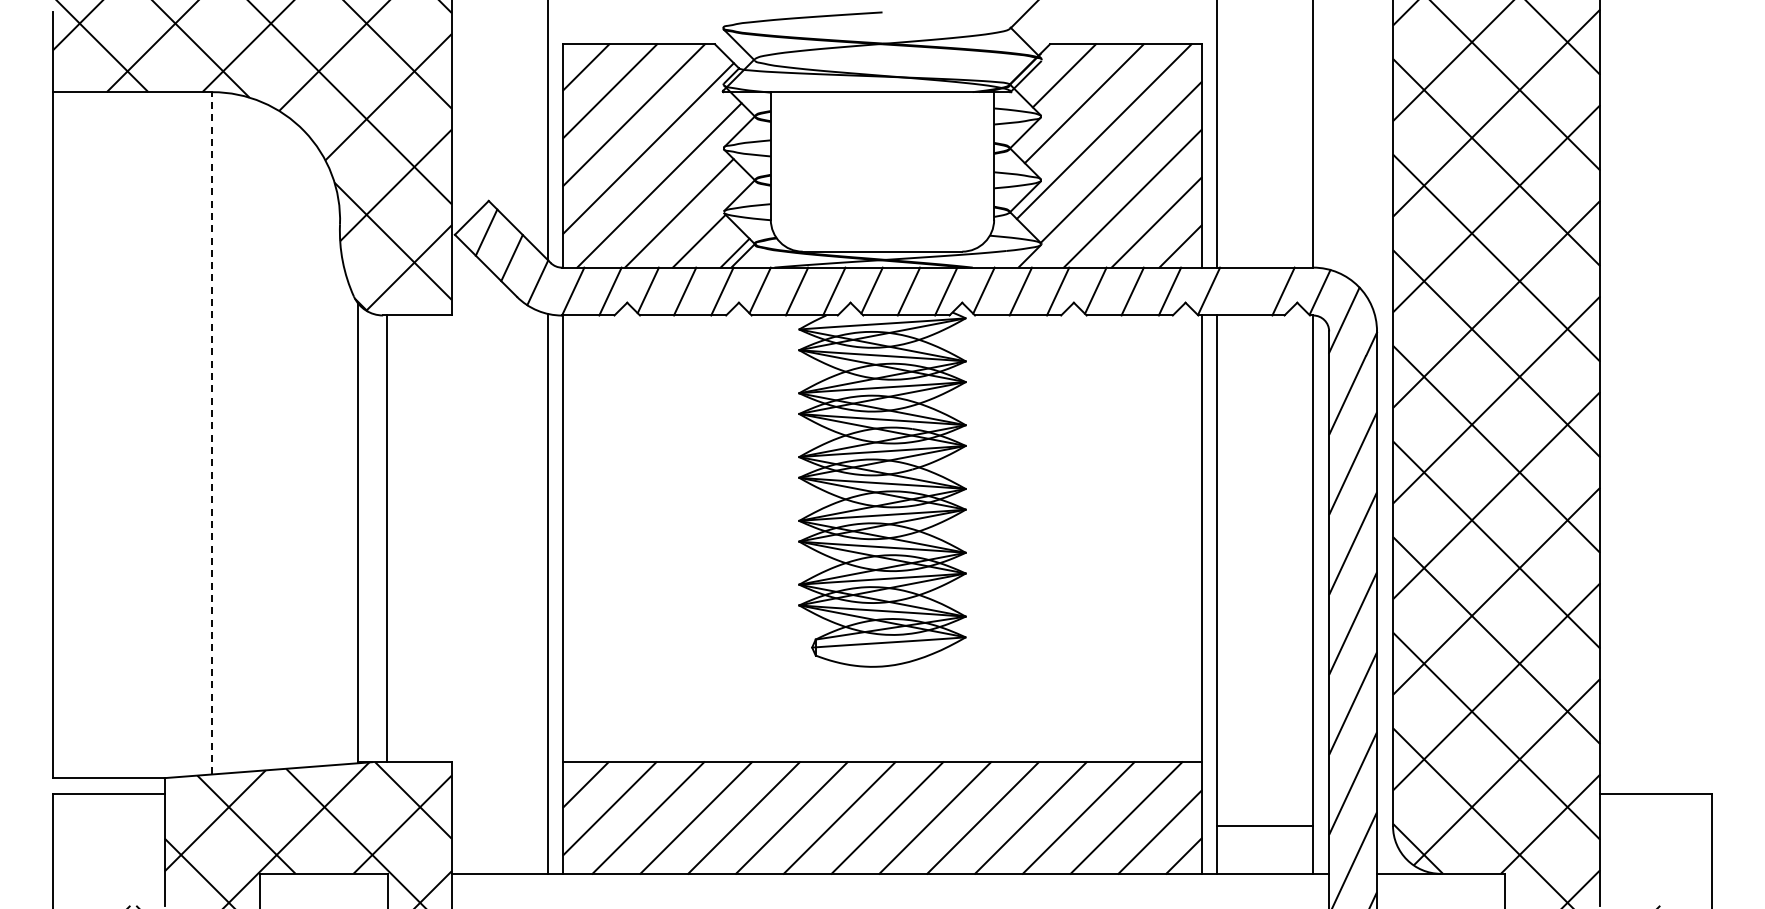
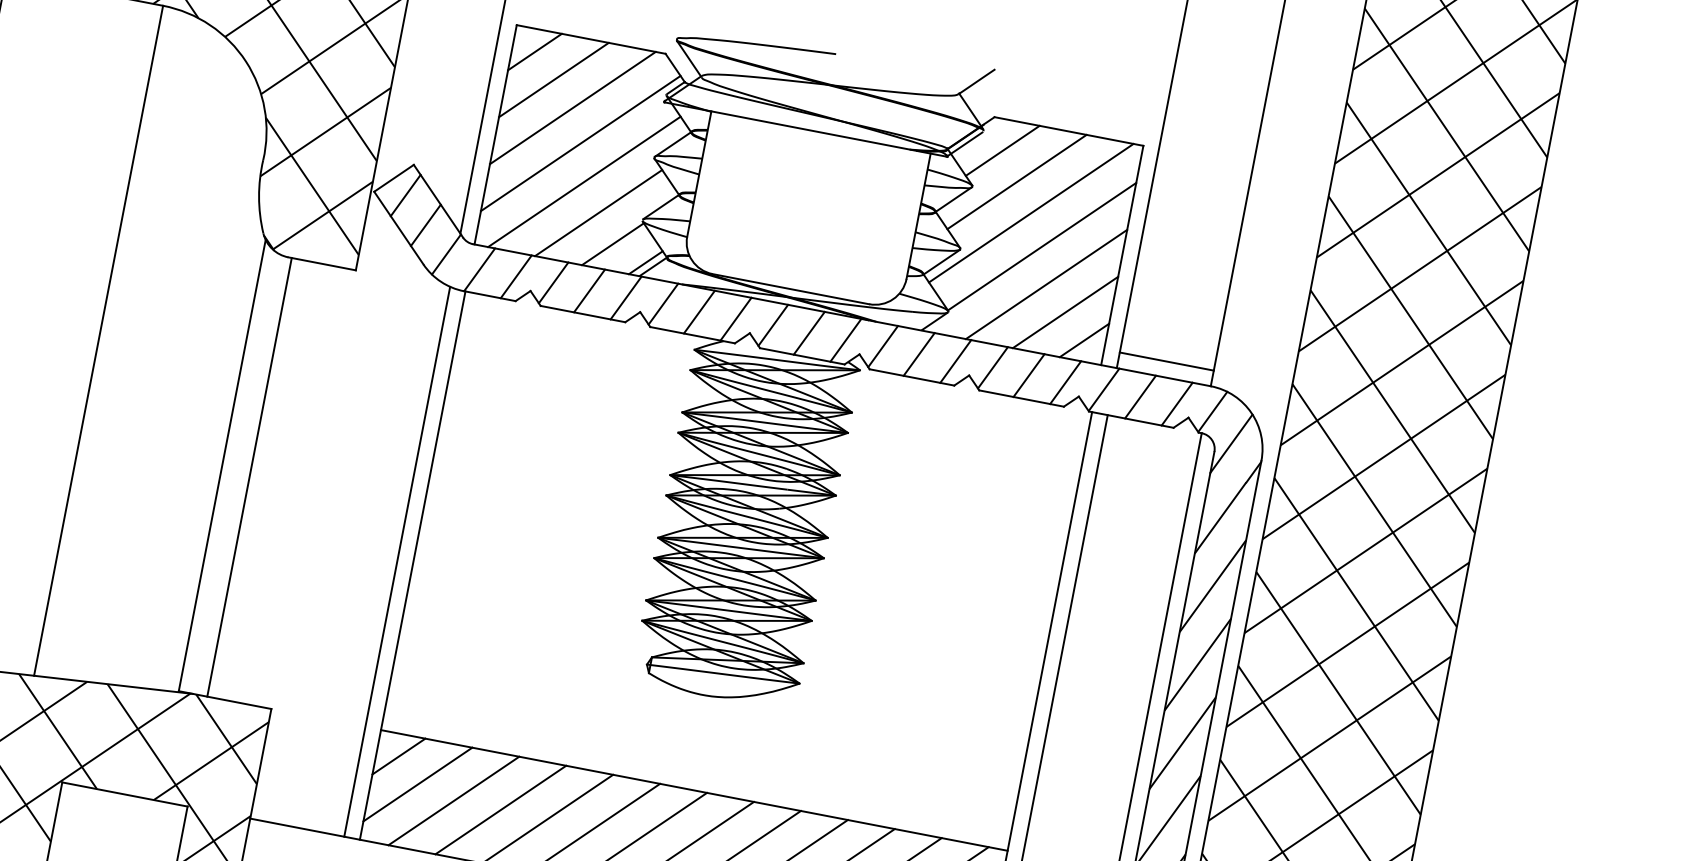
line: (1265, 251) -> (1167, 361), added
line: (1246, 291) -> (1140, 397), added
line: (212, 432) -> (98, 339), dashed -> solid

